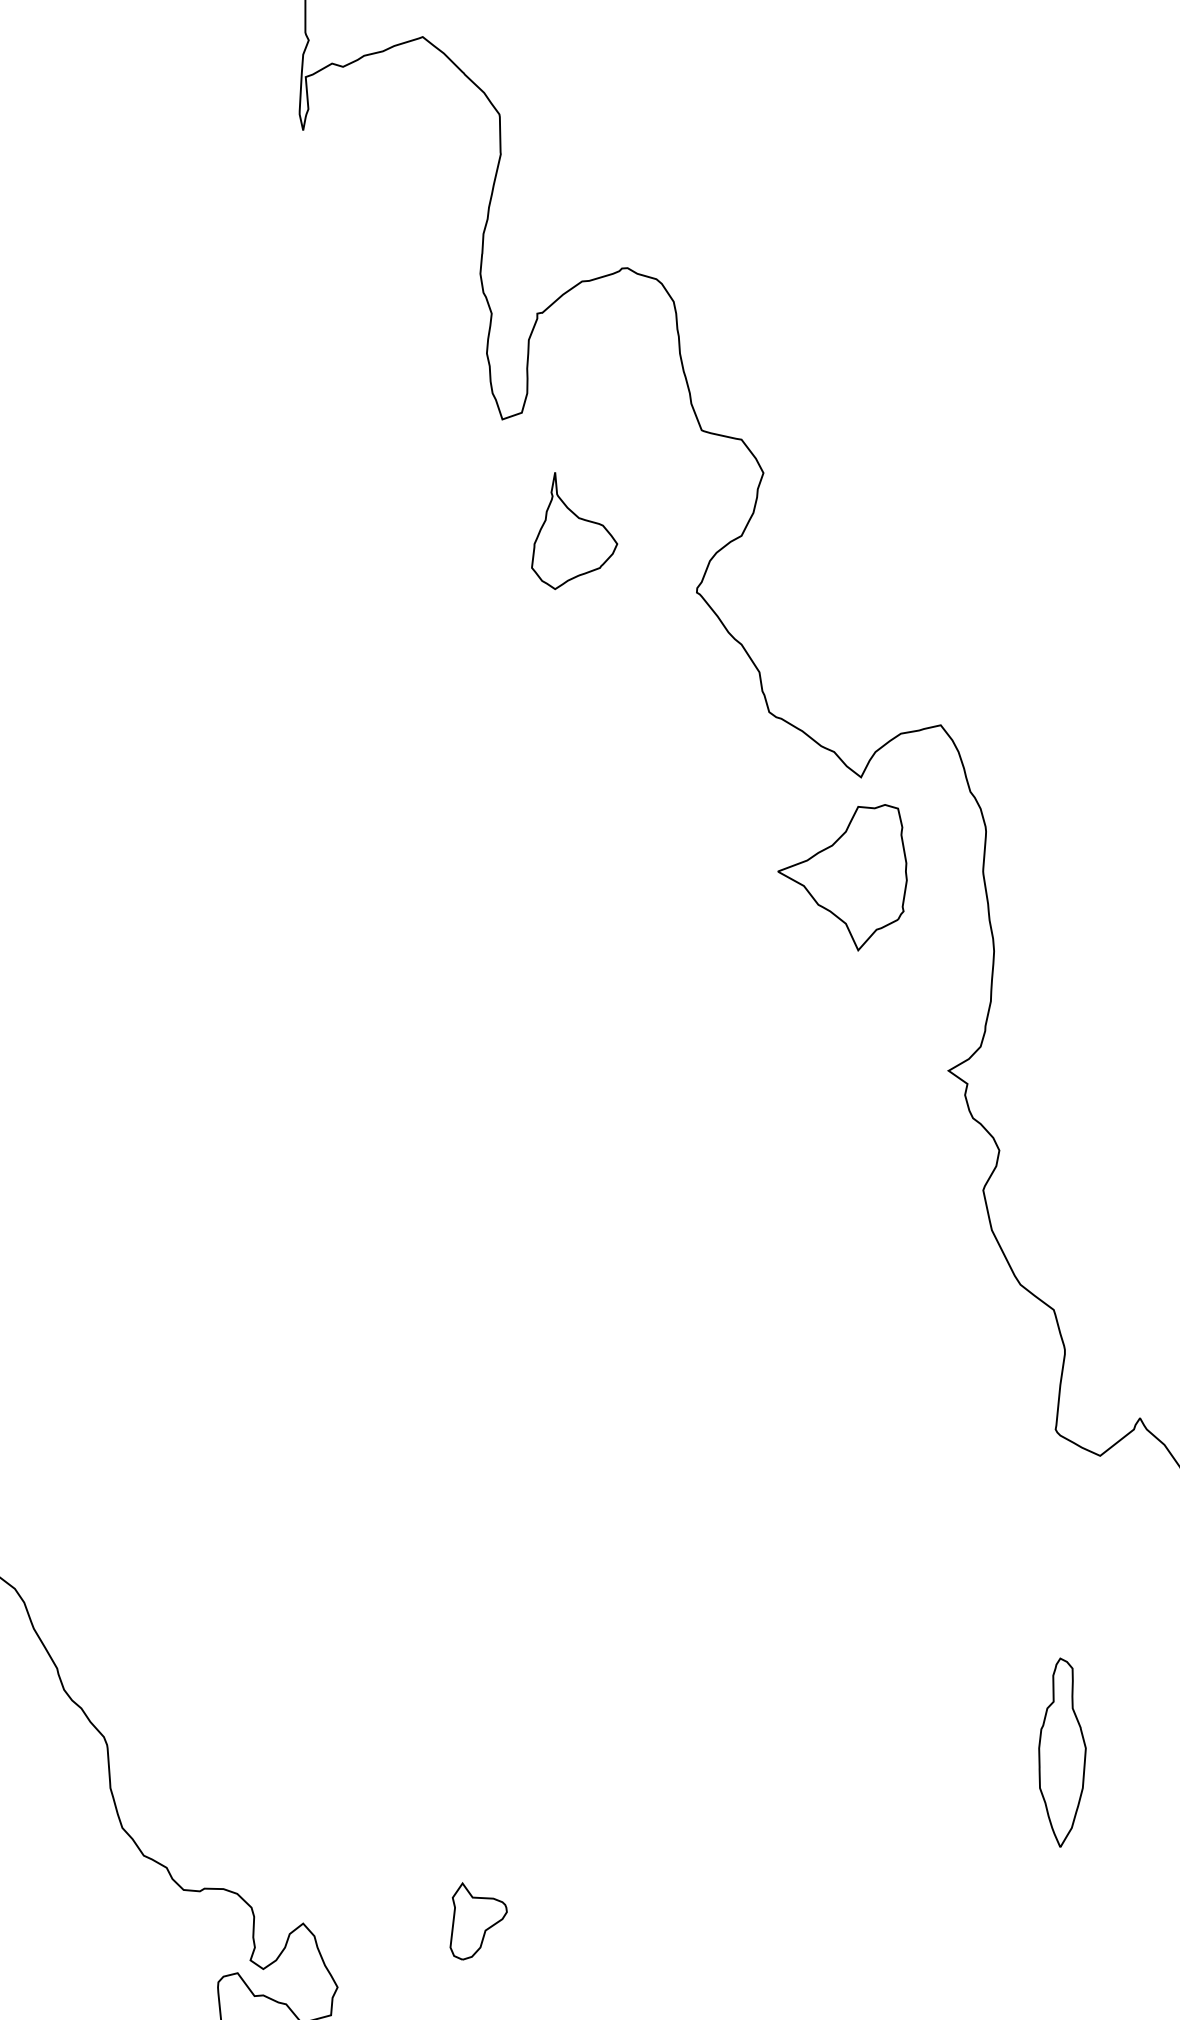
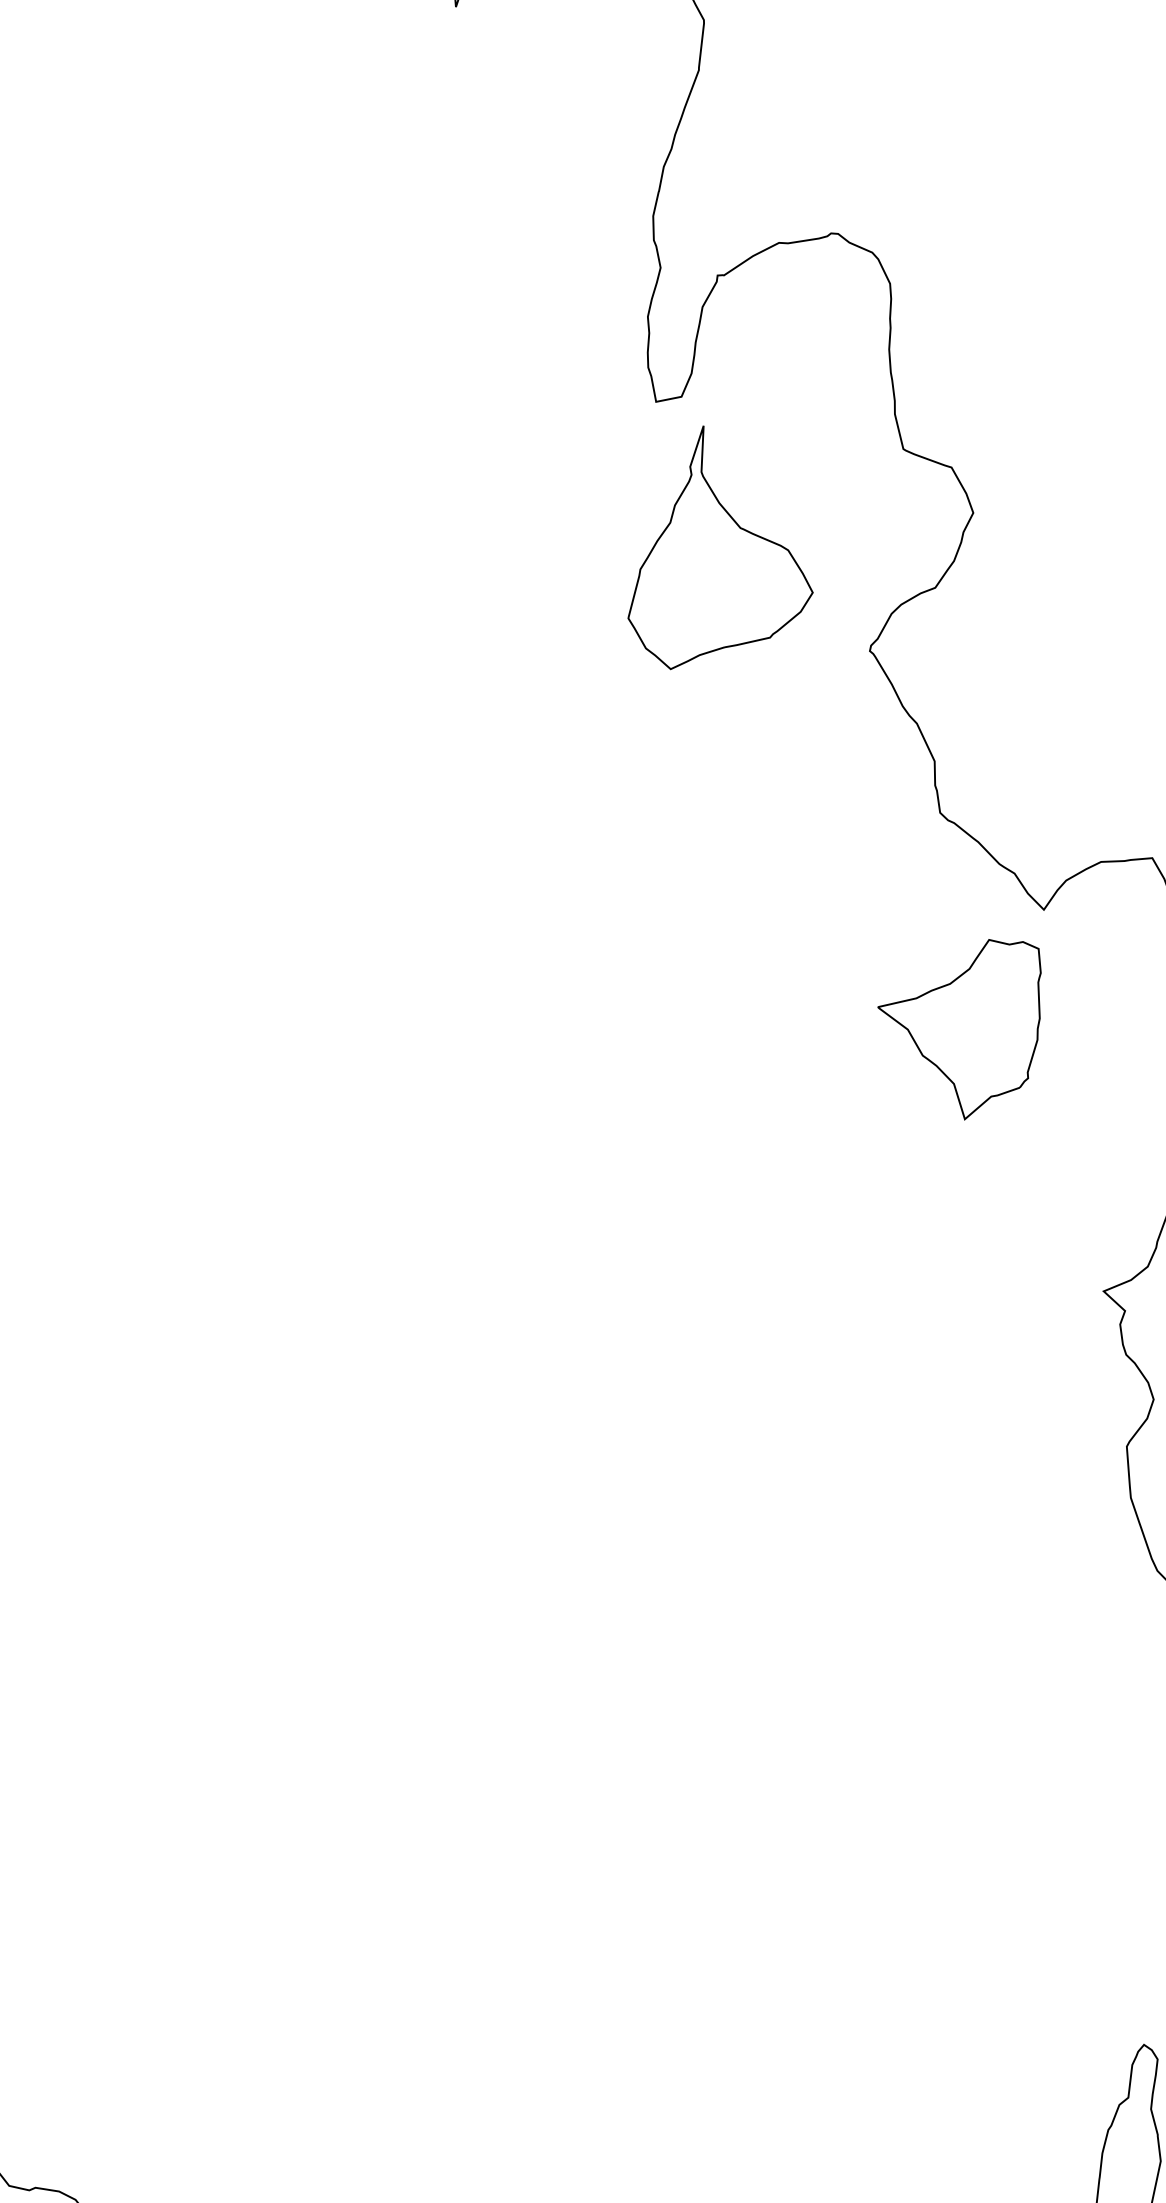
part: (574, 530) -> (727, 552), size x1.67
part: (842, 877) -> (957, 1025), moved

